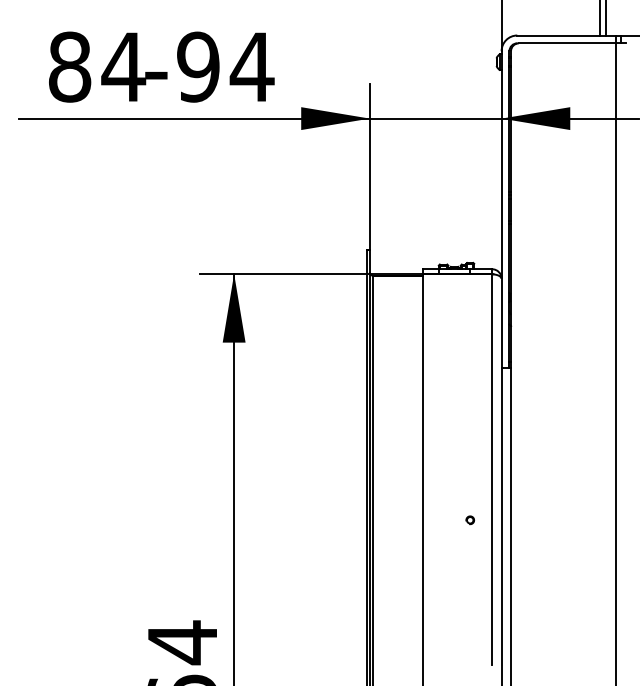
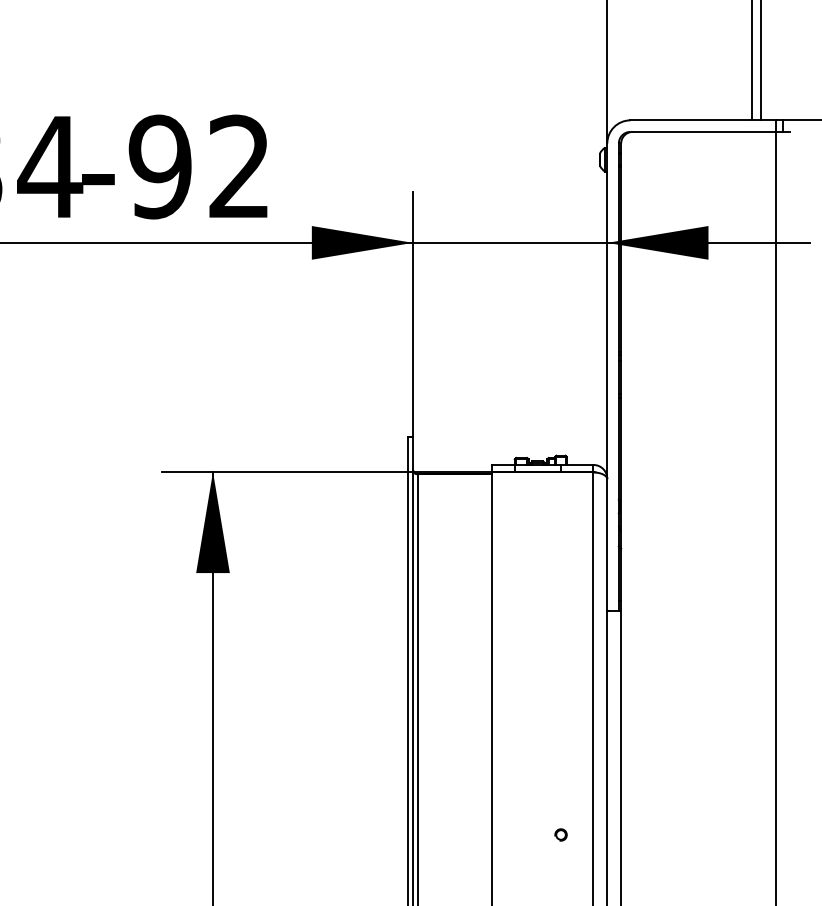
text: (251, 66) -> (238, 166), -94 -> -92

